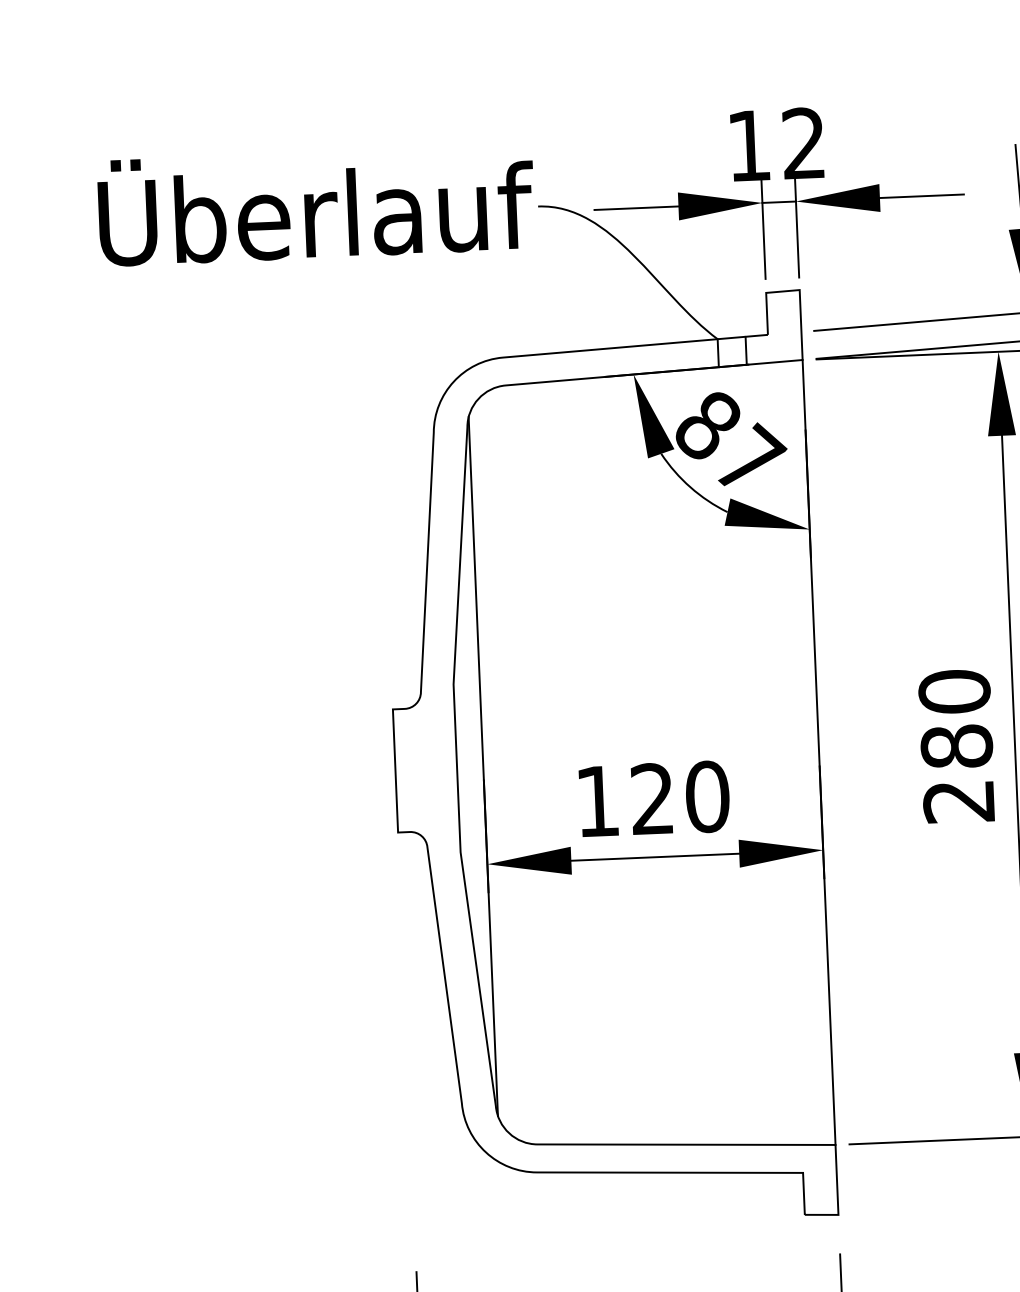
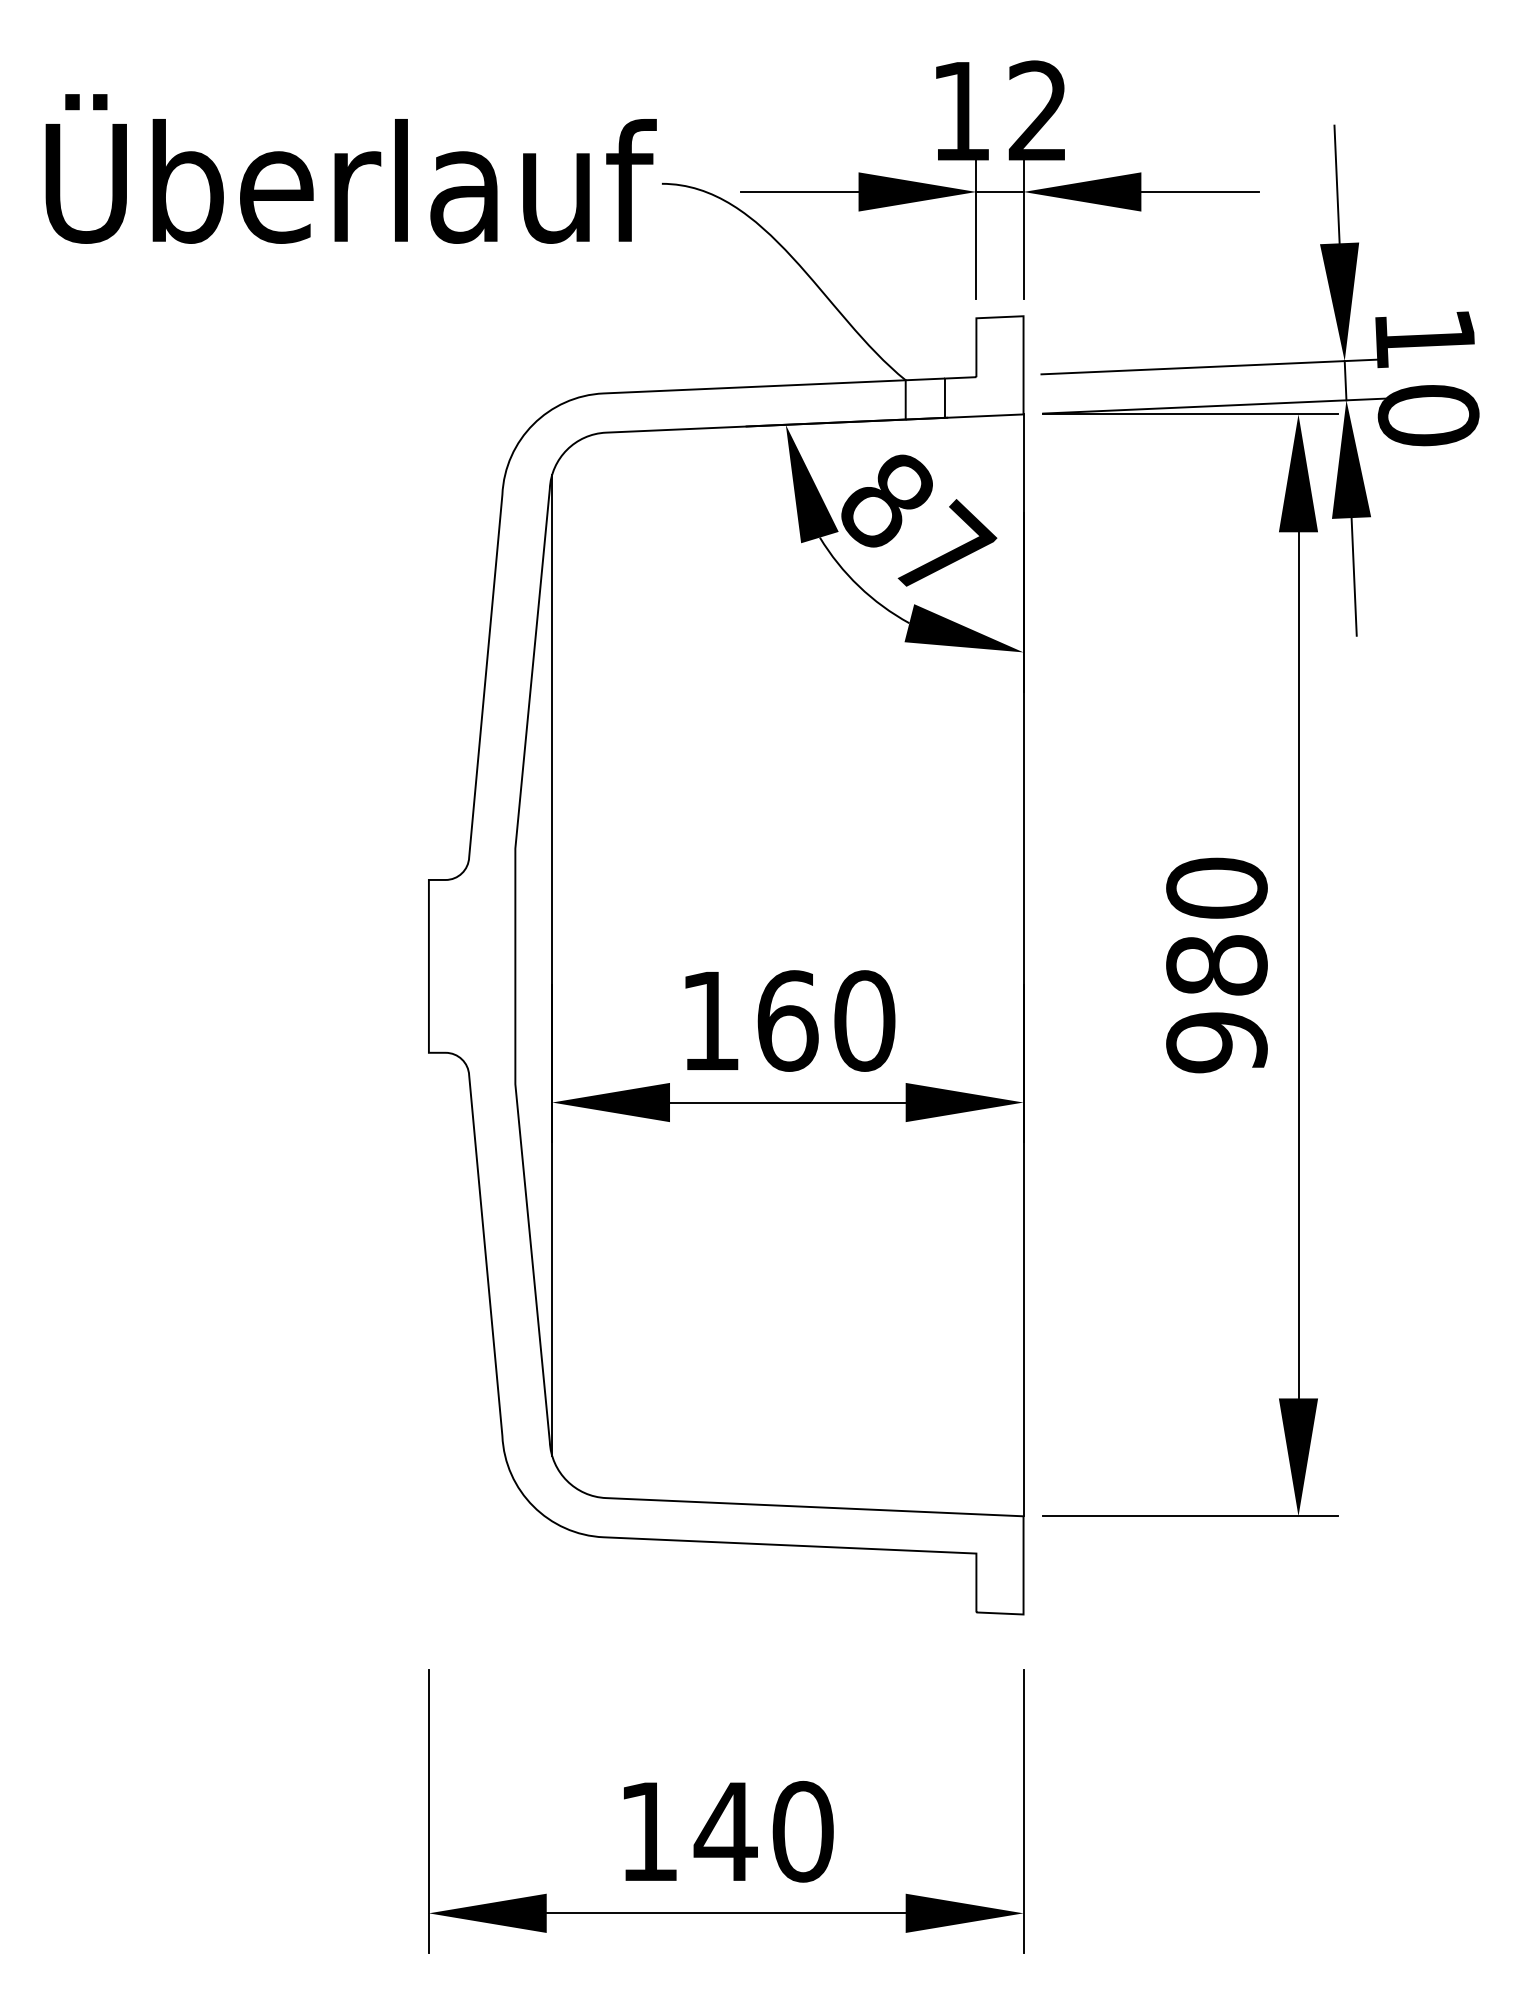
text: (652, 798) -> (787, 1020), 120 -> 160
text: (958, 801) -> (1216, 1042), 280 -> 980

